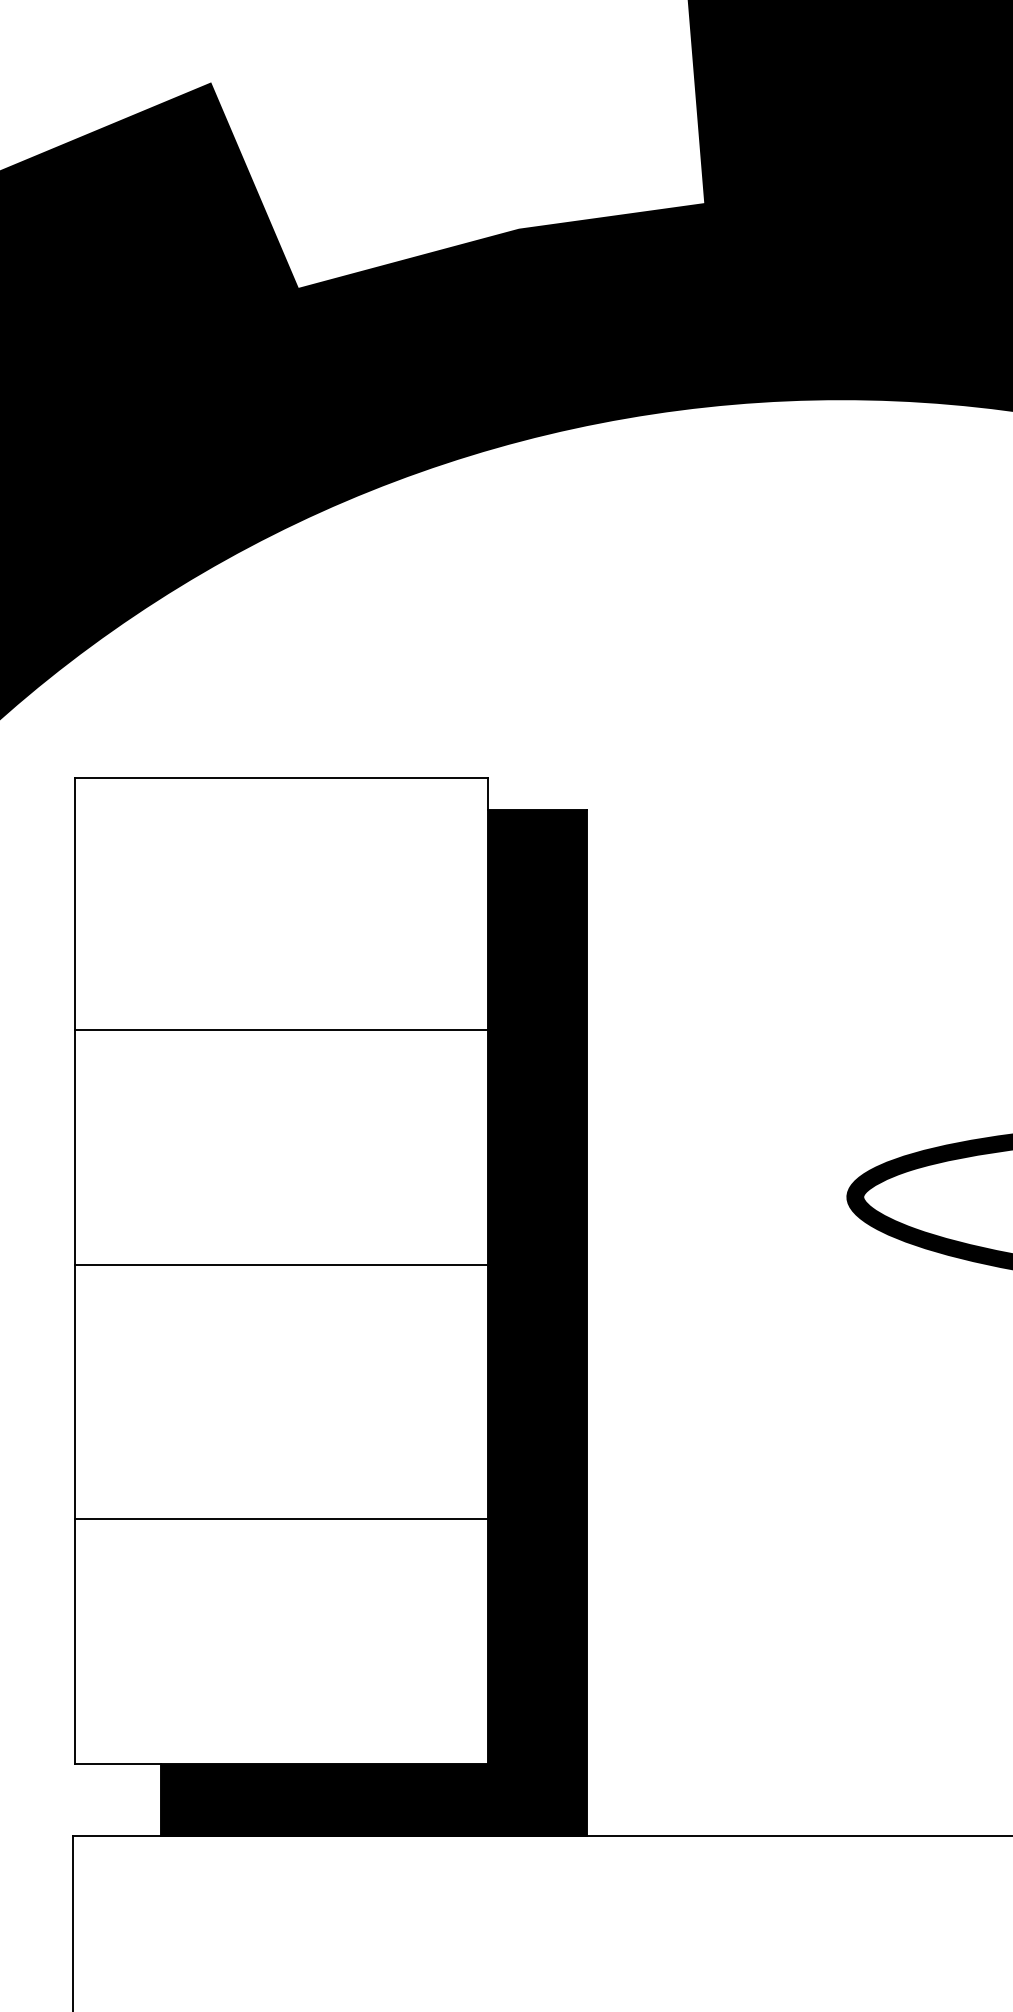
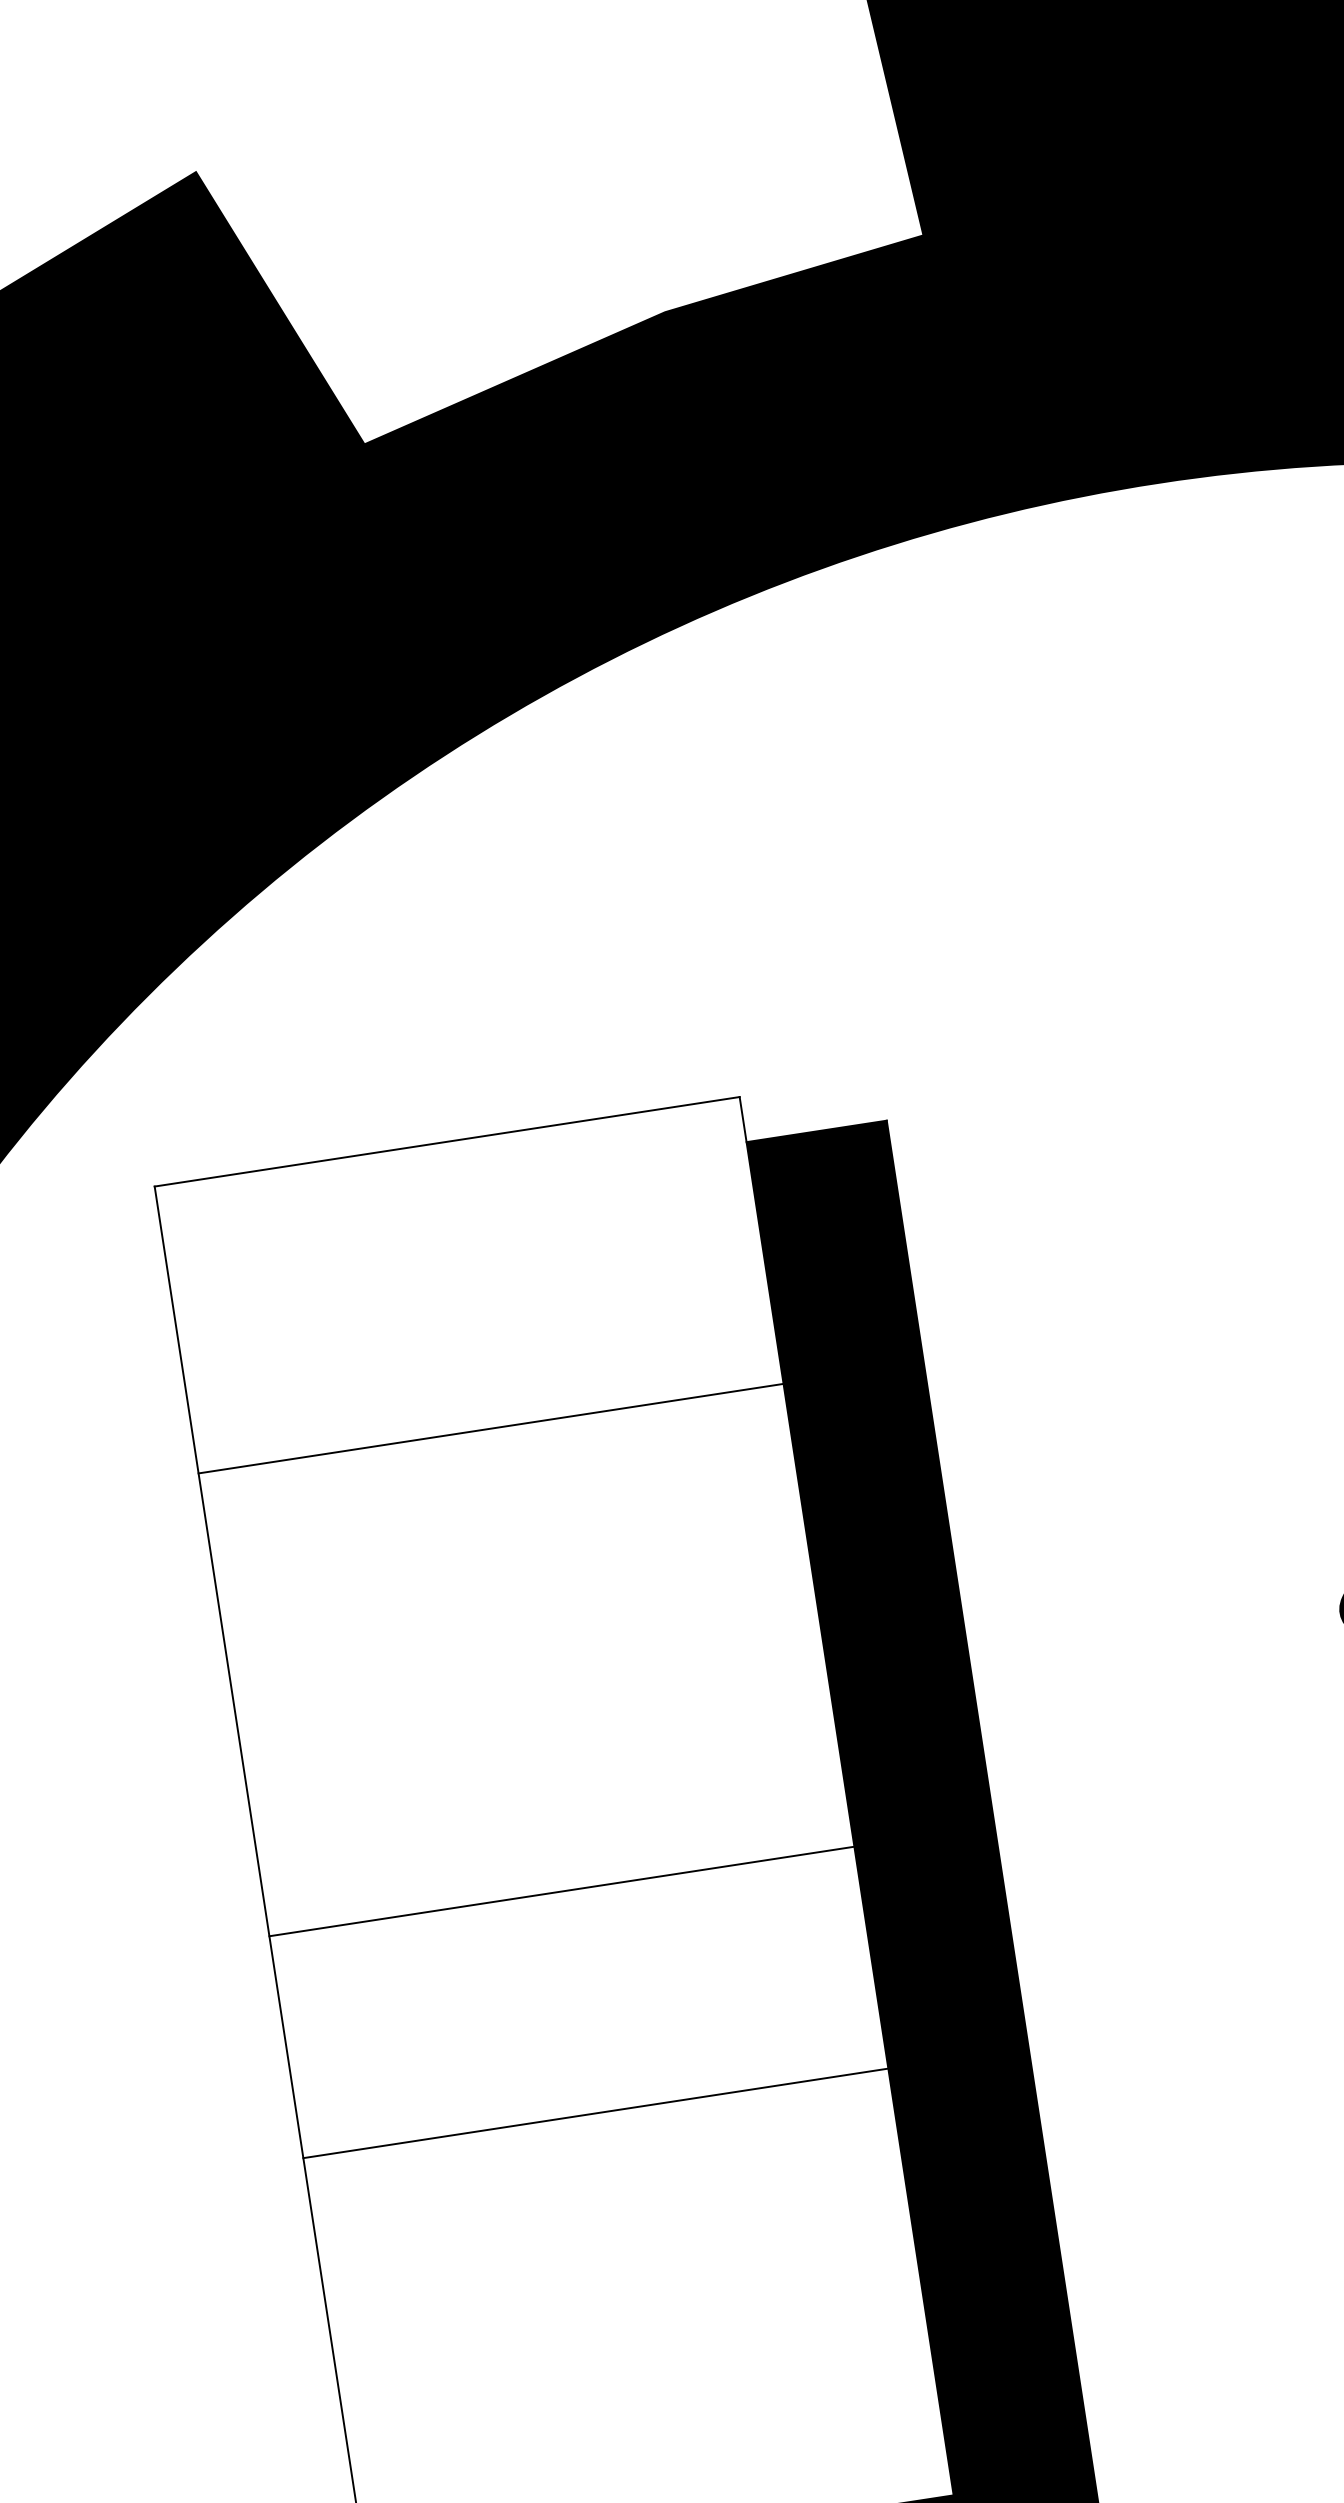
line: (281, 1029) -> (491, 1428), moved
line: (281, 1264) -> (561, 1890), moved
line: (281, 1519) -> (595, 2113), moved

